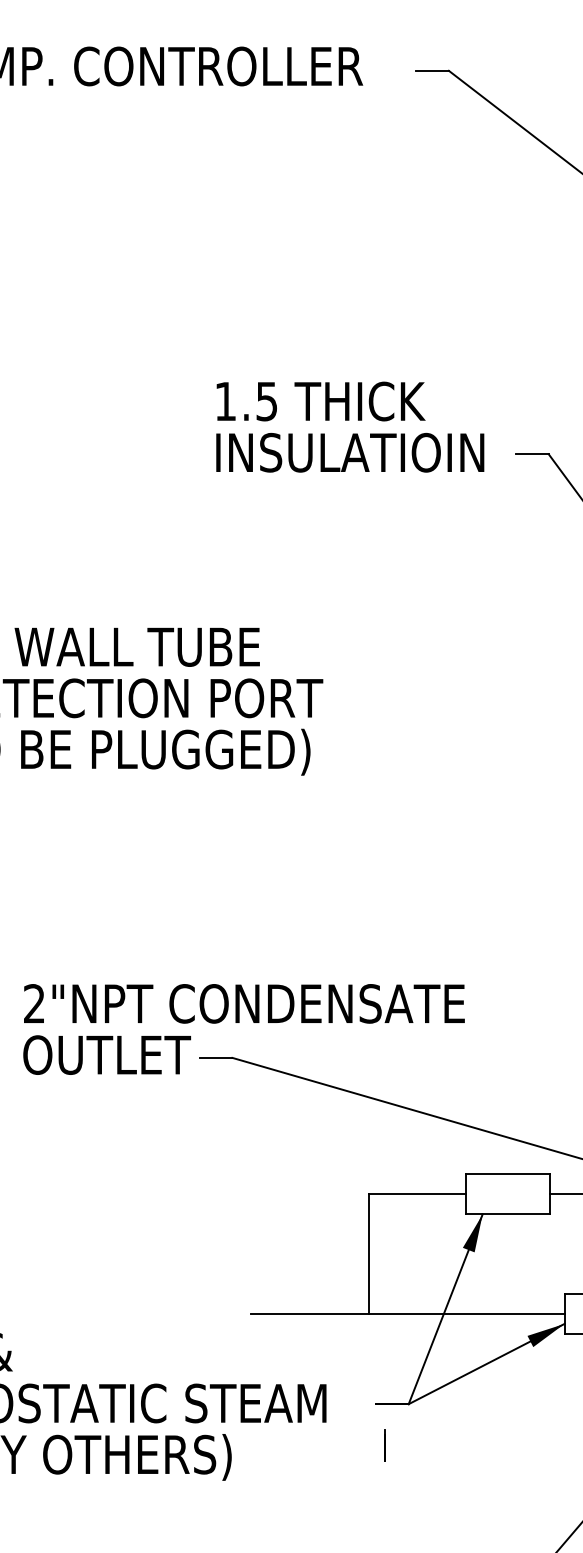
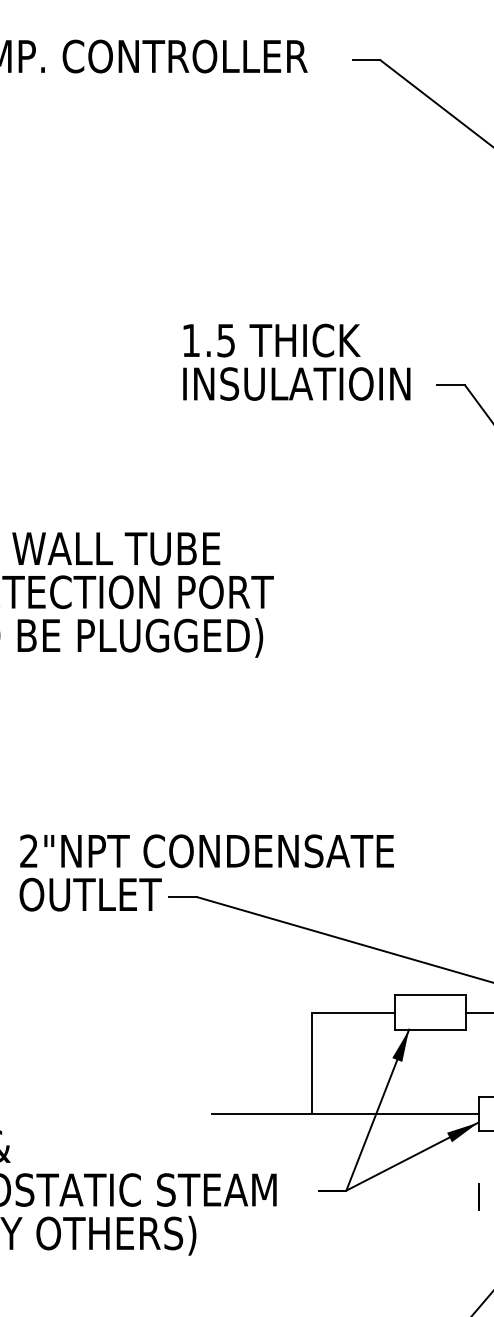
line: (384, 1445) -> (478, 1196), moved

